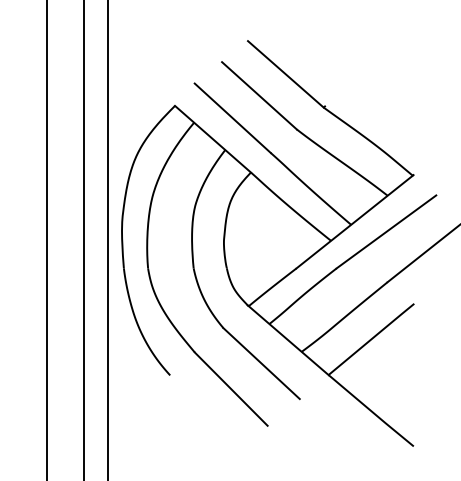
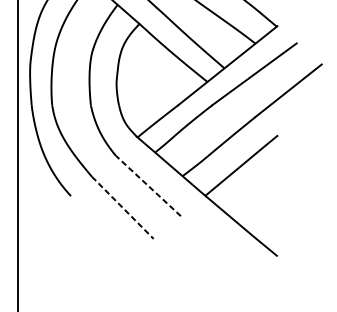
line: (261, 363) -> (148, 186), solid -> dashed
line: (231, 389) -> (122, 208), solid -> dashed

